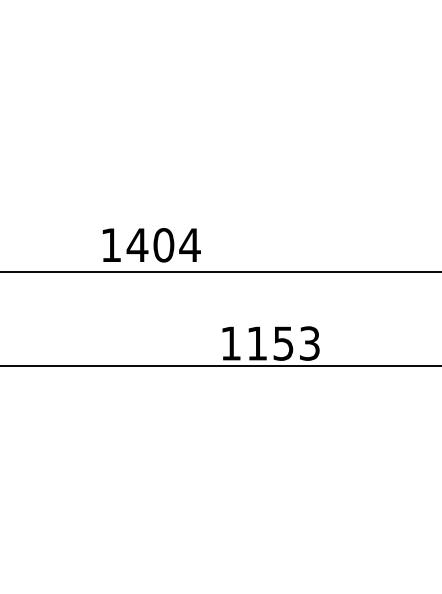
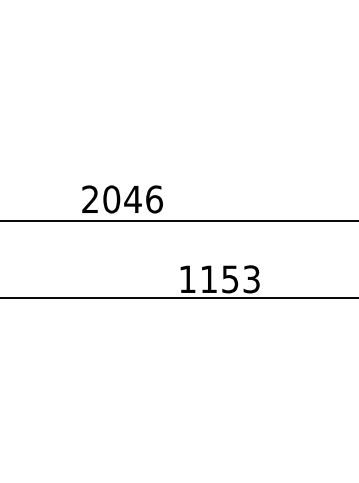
text: (150, 245) -> (122, 199), 1404 -> 2046

